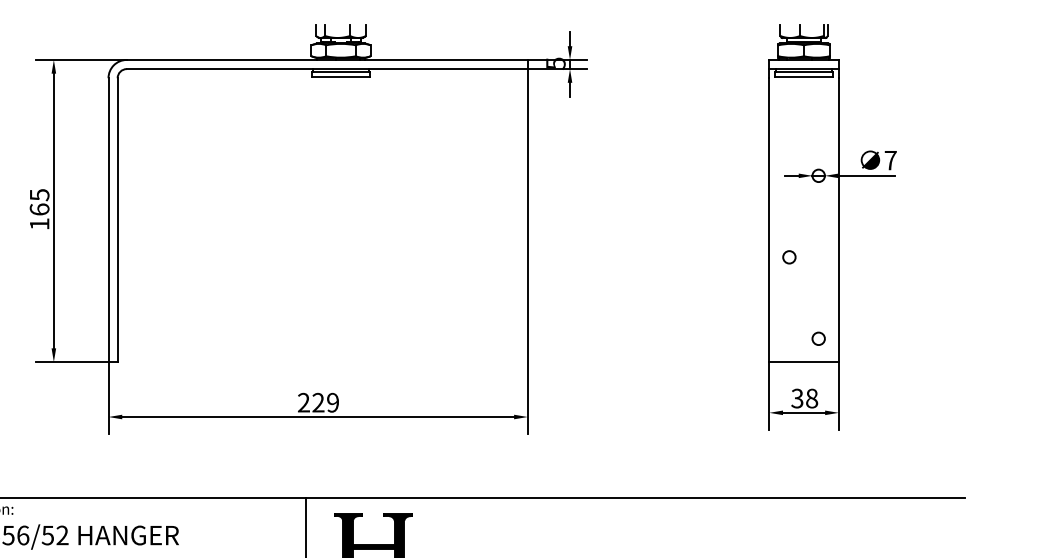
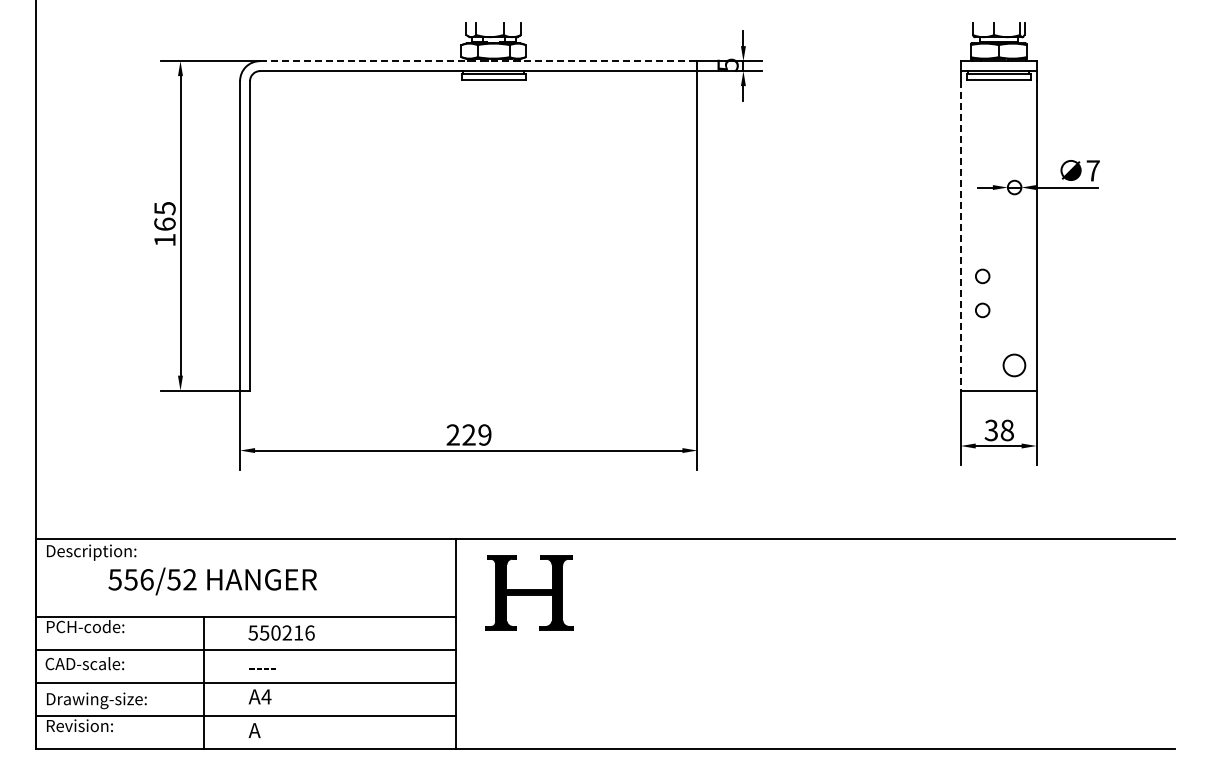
line: (327, 60) -> (478, 61), solid -> dashed
line: (769, 219) -> (960, 235), solid -> dashed
circle: (789, 288) -> (982, 310), added
circle: (818, 338) -> (1014, 364), size x1.6

